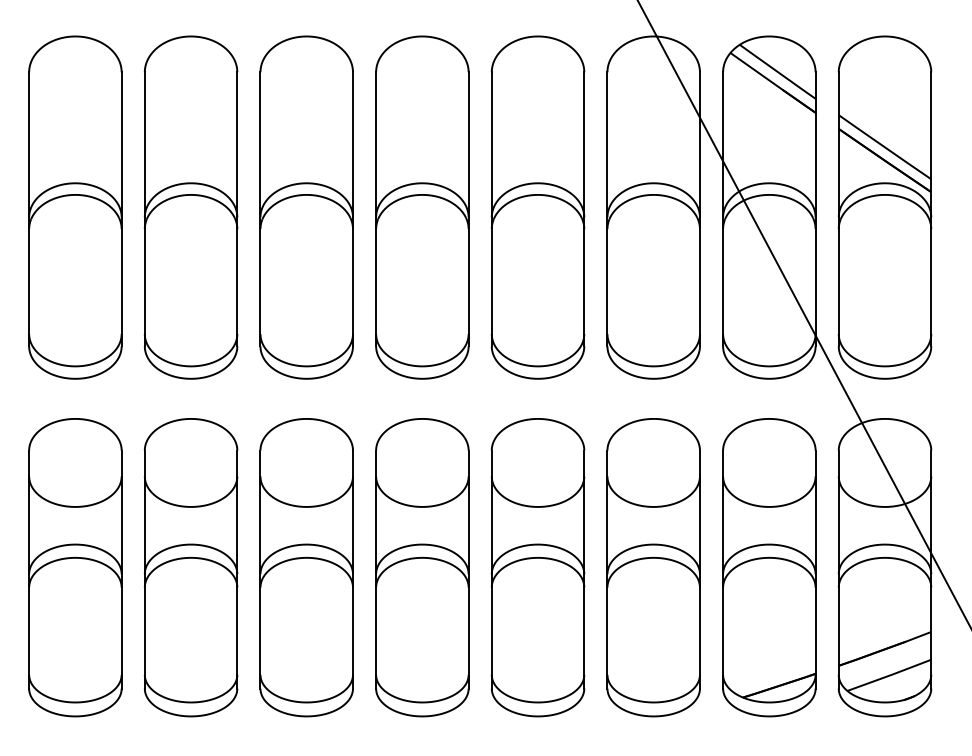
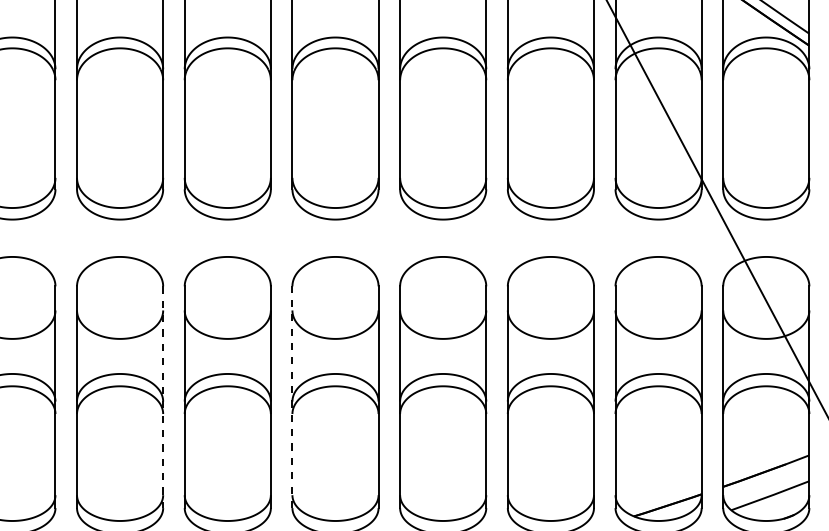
line: (376, 569) -> (292, 397), solid -> dashed
line: (237, 570) -> (163, 398), solid -> dashed

